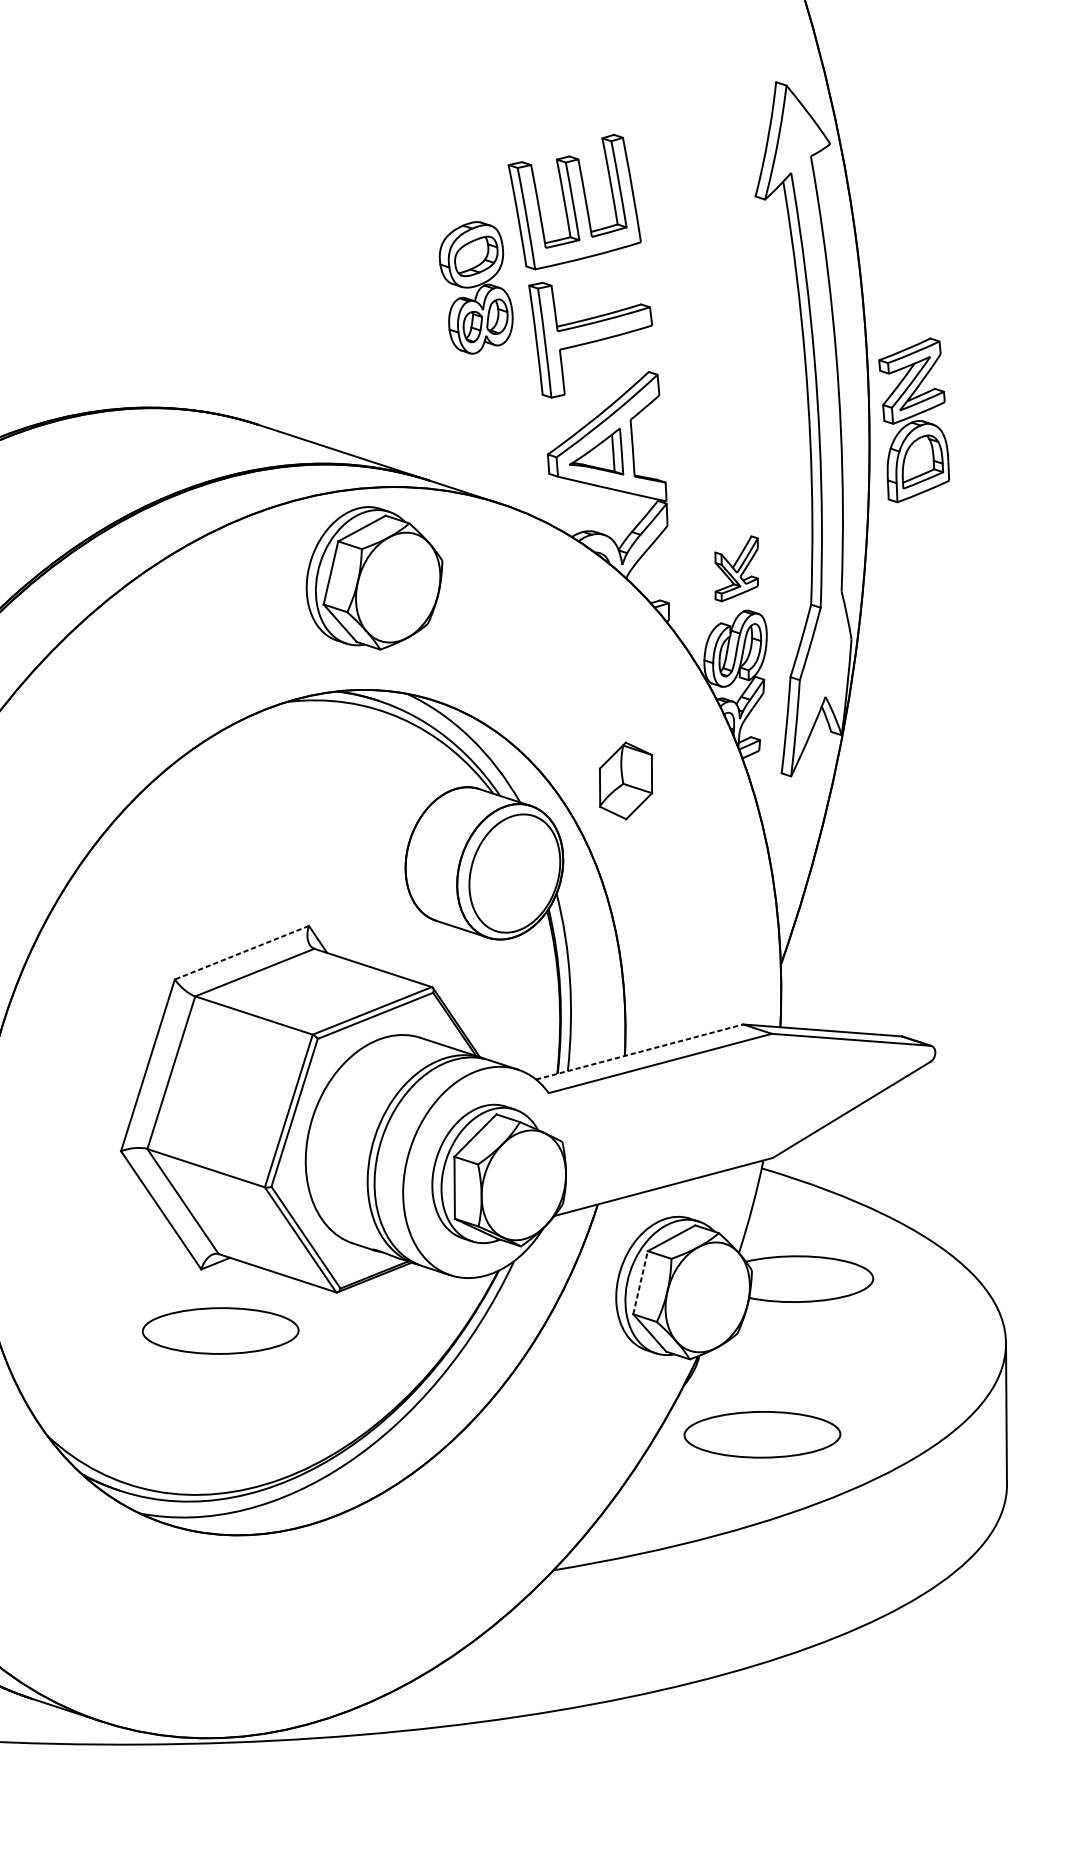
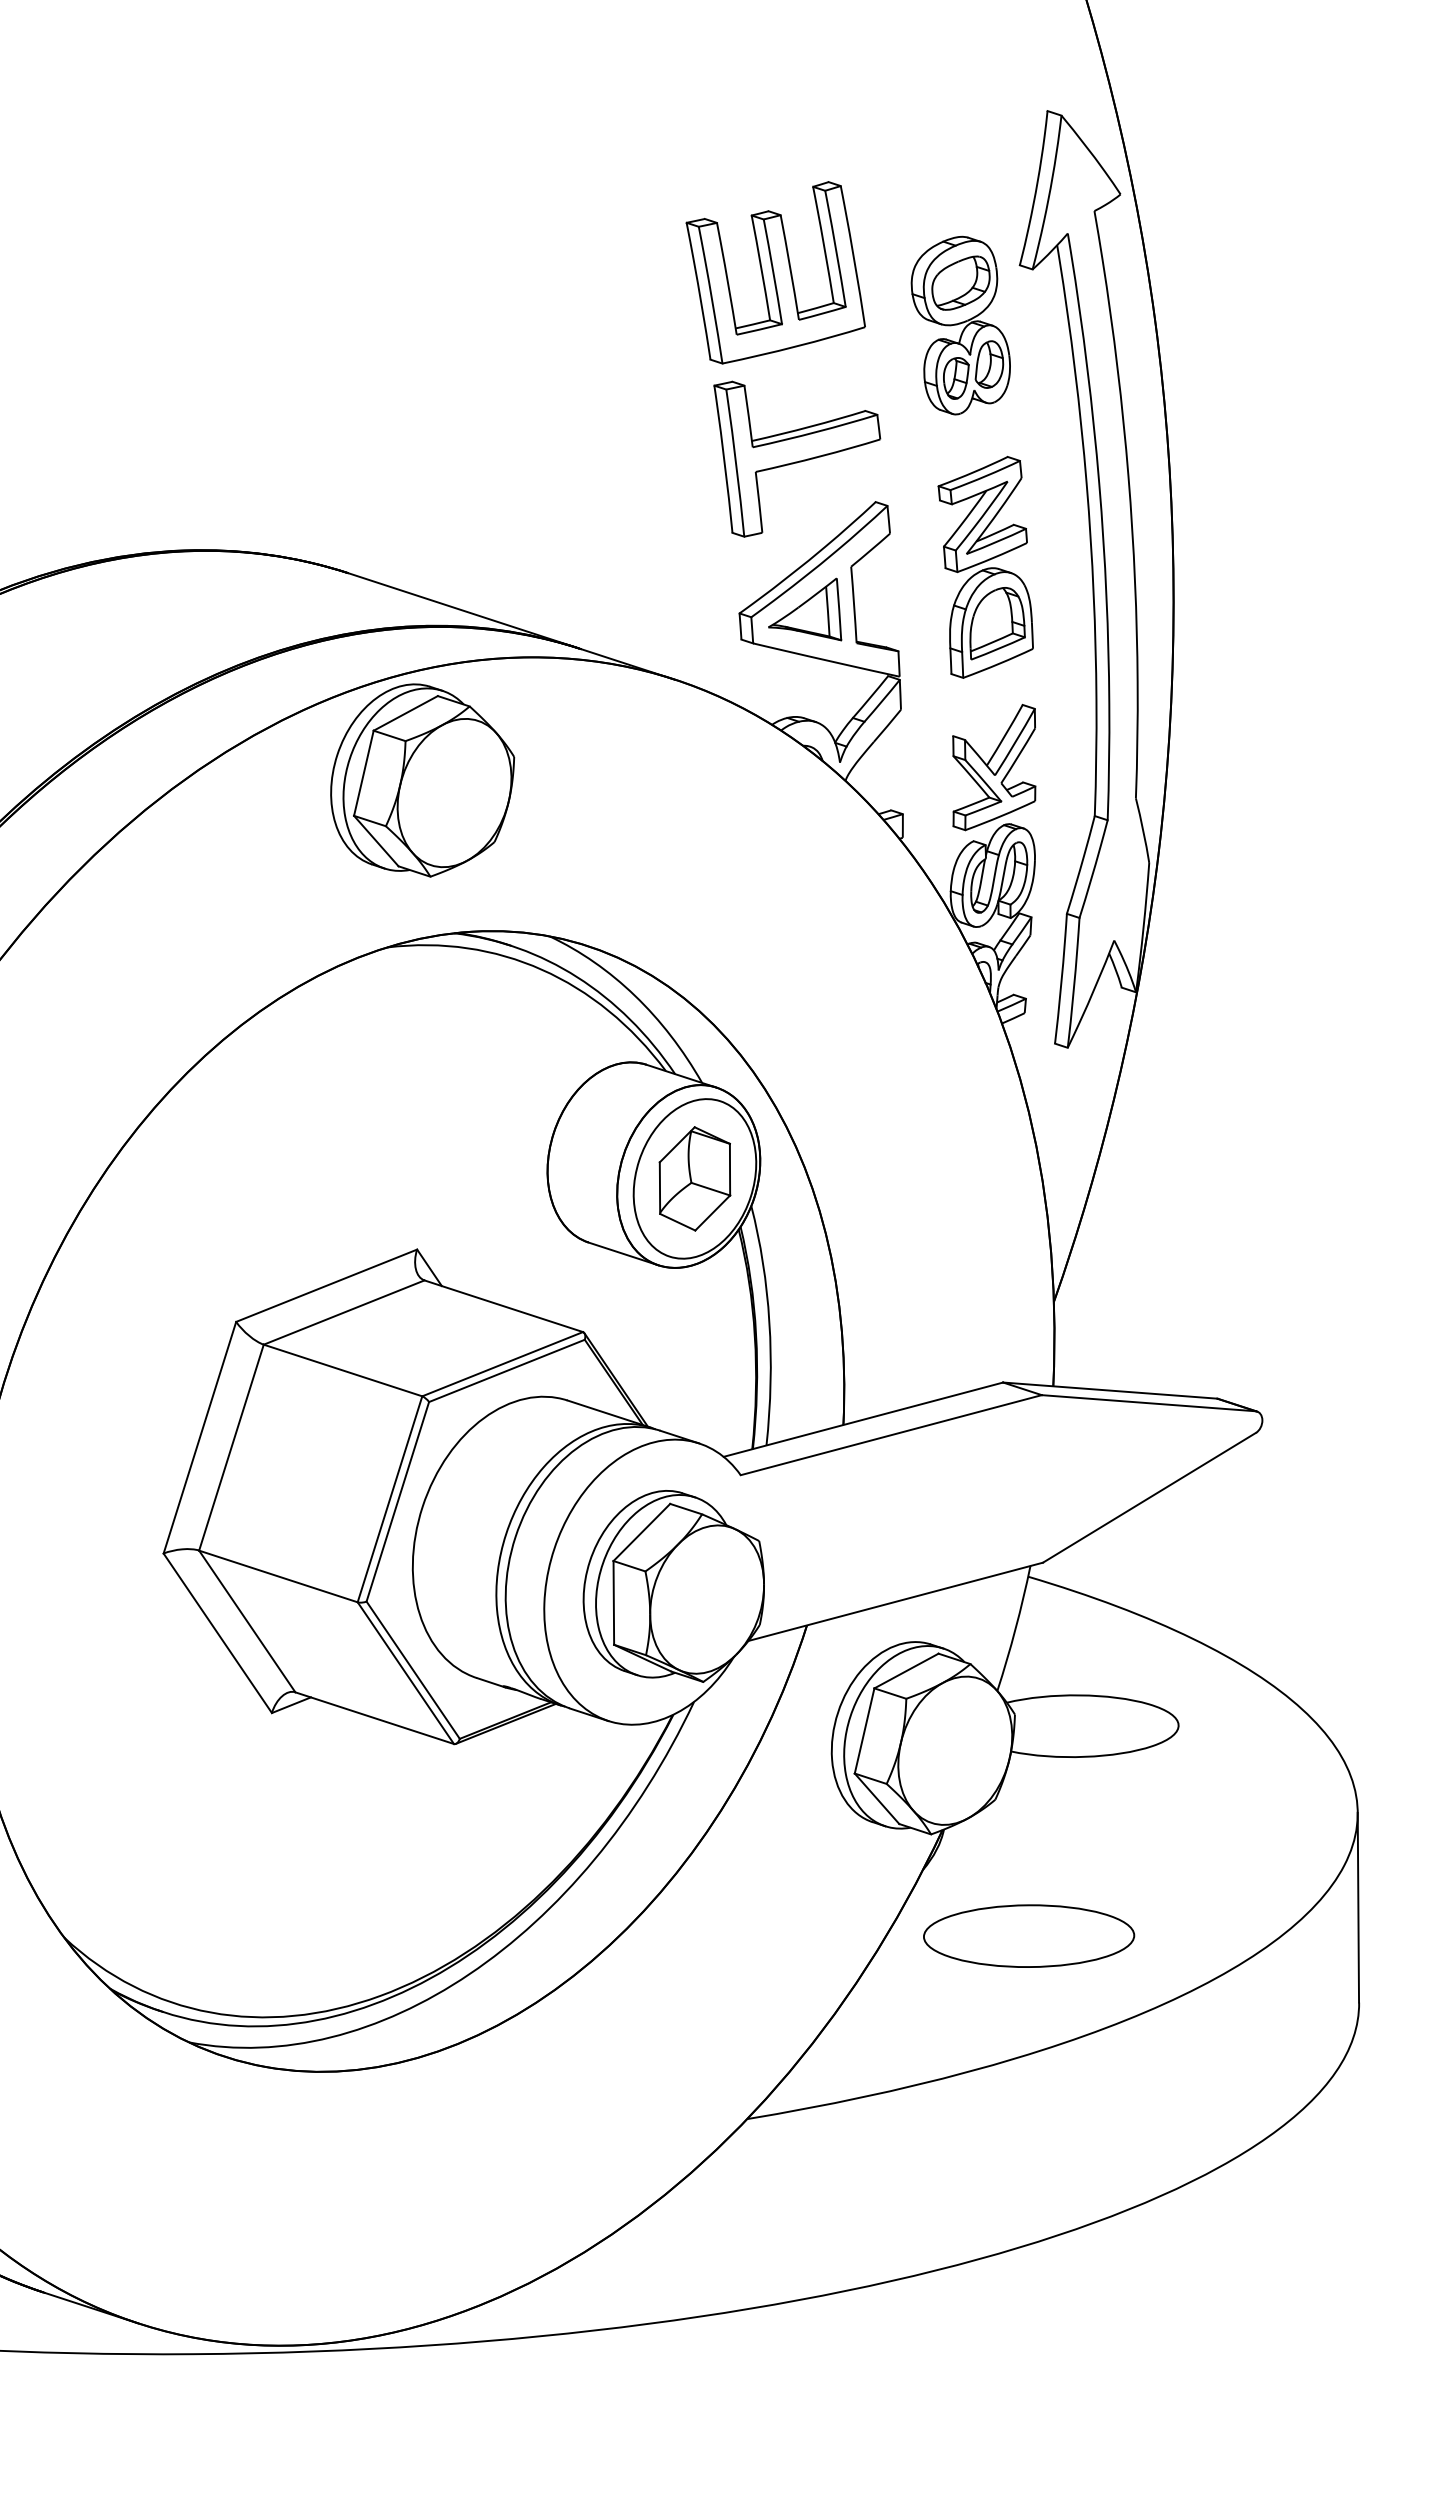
part: (475, 287) -> (960, 325), moved
part: (913, 419) -> (985, 566), moved
part: (736, 568) -> (994, 767), size x1.43
part: (374, 578) -> (422, 780), moved
part: (625, 780) -> (694, 1178), moved
line: (241, 952) -> (326, 1285), dashed -> solid
line: (639, 1051) -> (863, 1419), dashed -> solid
line: (640, 1282) -> (864, 1730), dashed -> solid
part: (221, 1330) -> (298, 1795), removed

